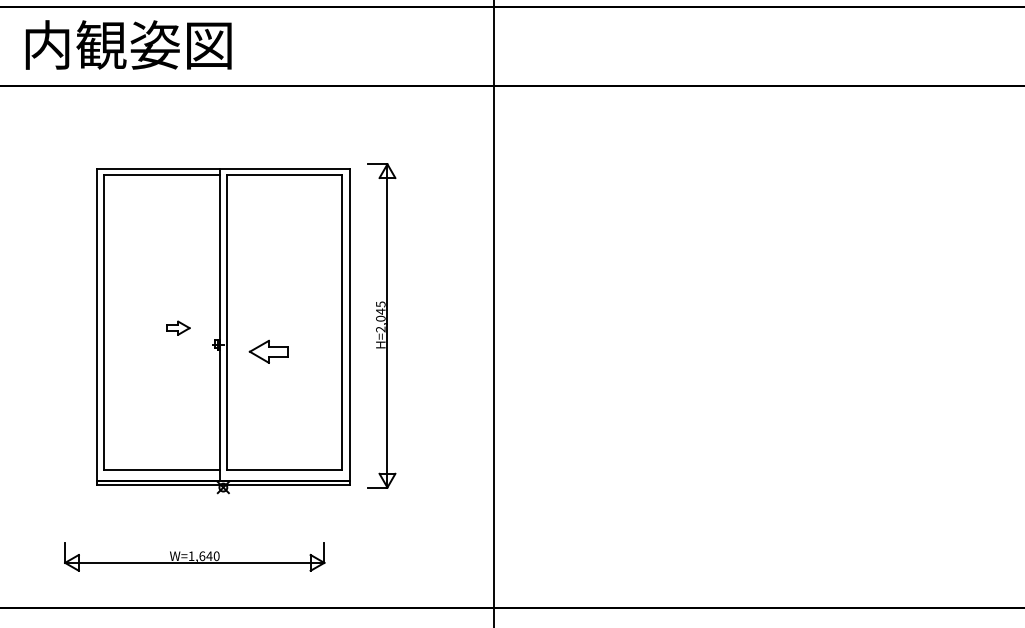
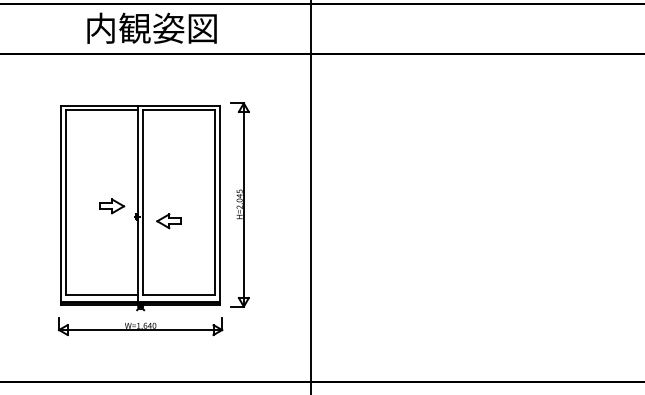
text: (127, 43) -> (151, 27), moved
part: (178, 328) -> (112, 206), size x1.67
part: (194, 557) -> (140, 326), moved

